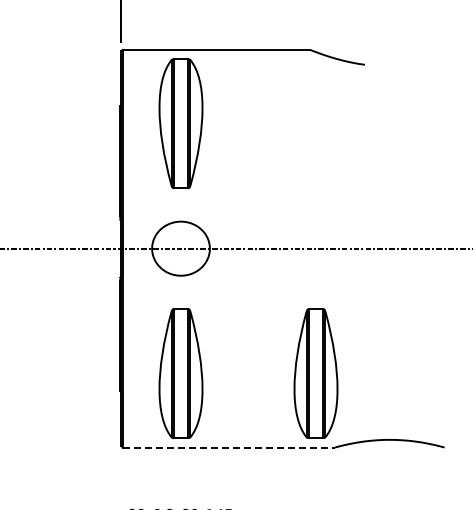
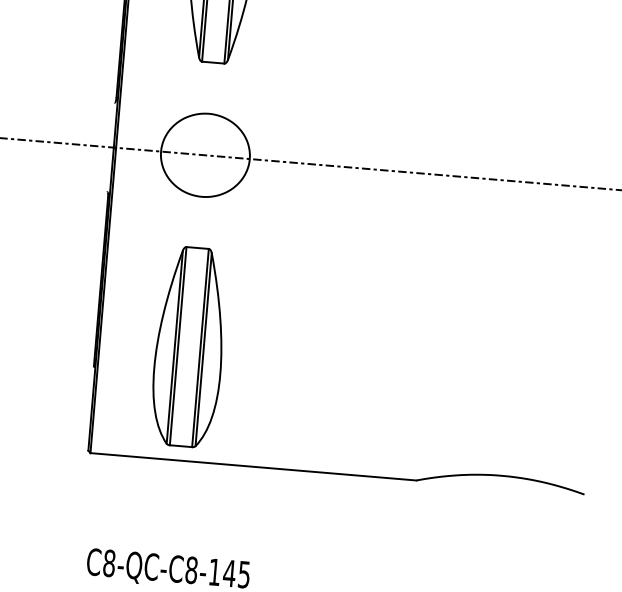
part: (315, 373) -> (395, 364), removed
line: (229, 447) -> (254, 466), dashed -> solid

